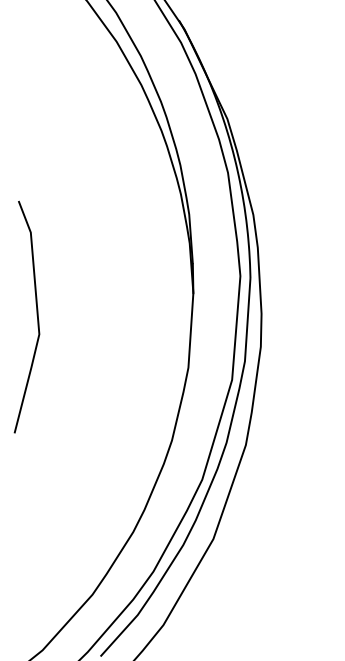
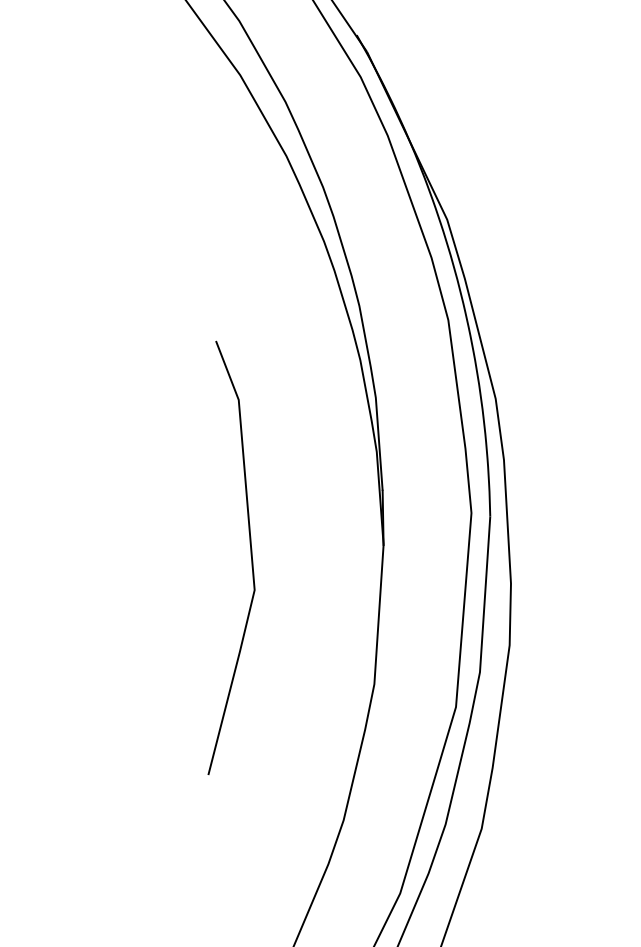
curve: (36, 315) -> (249, 554), moved

